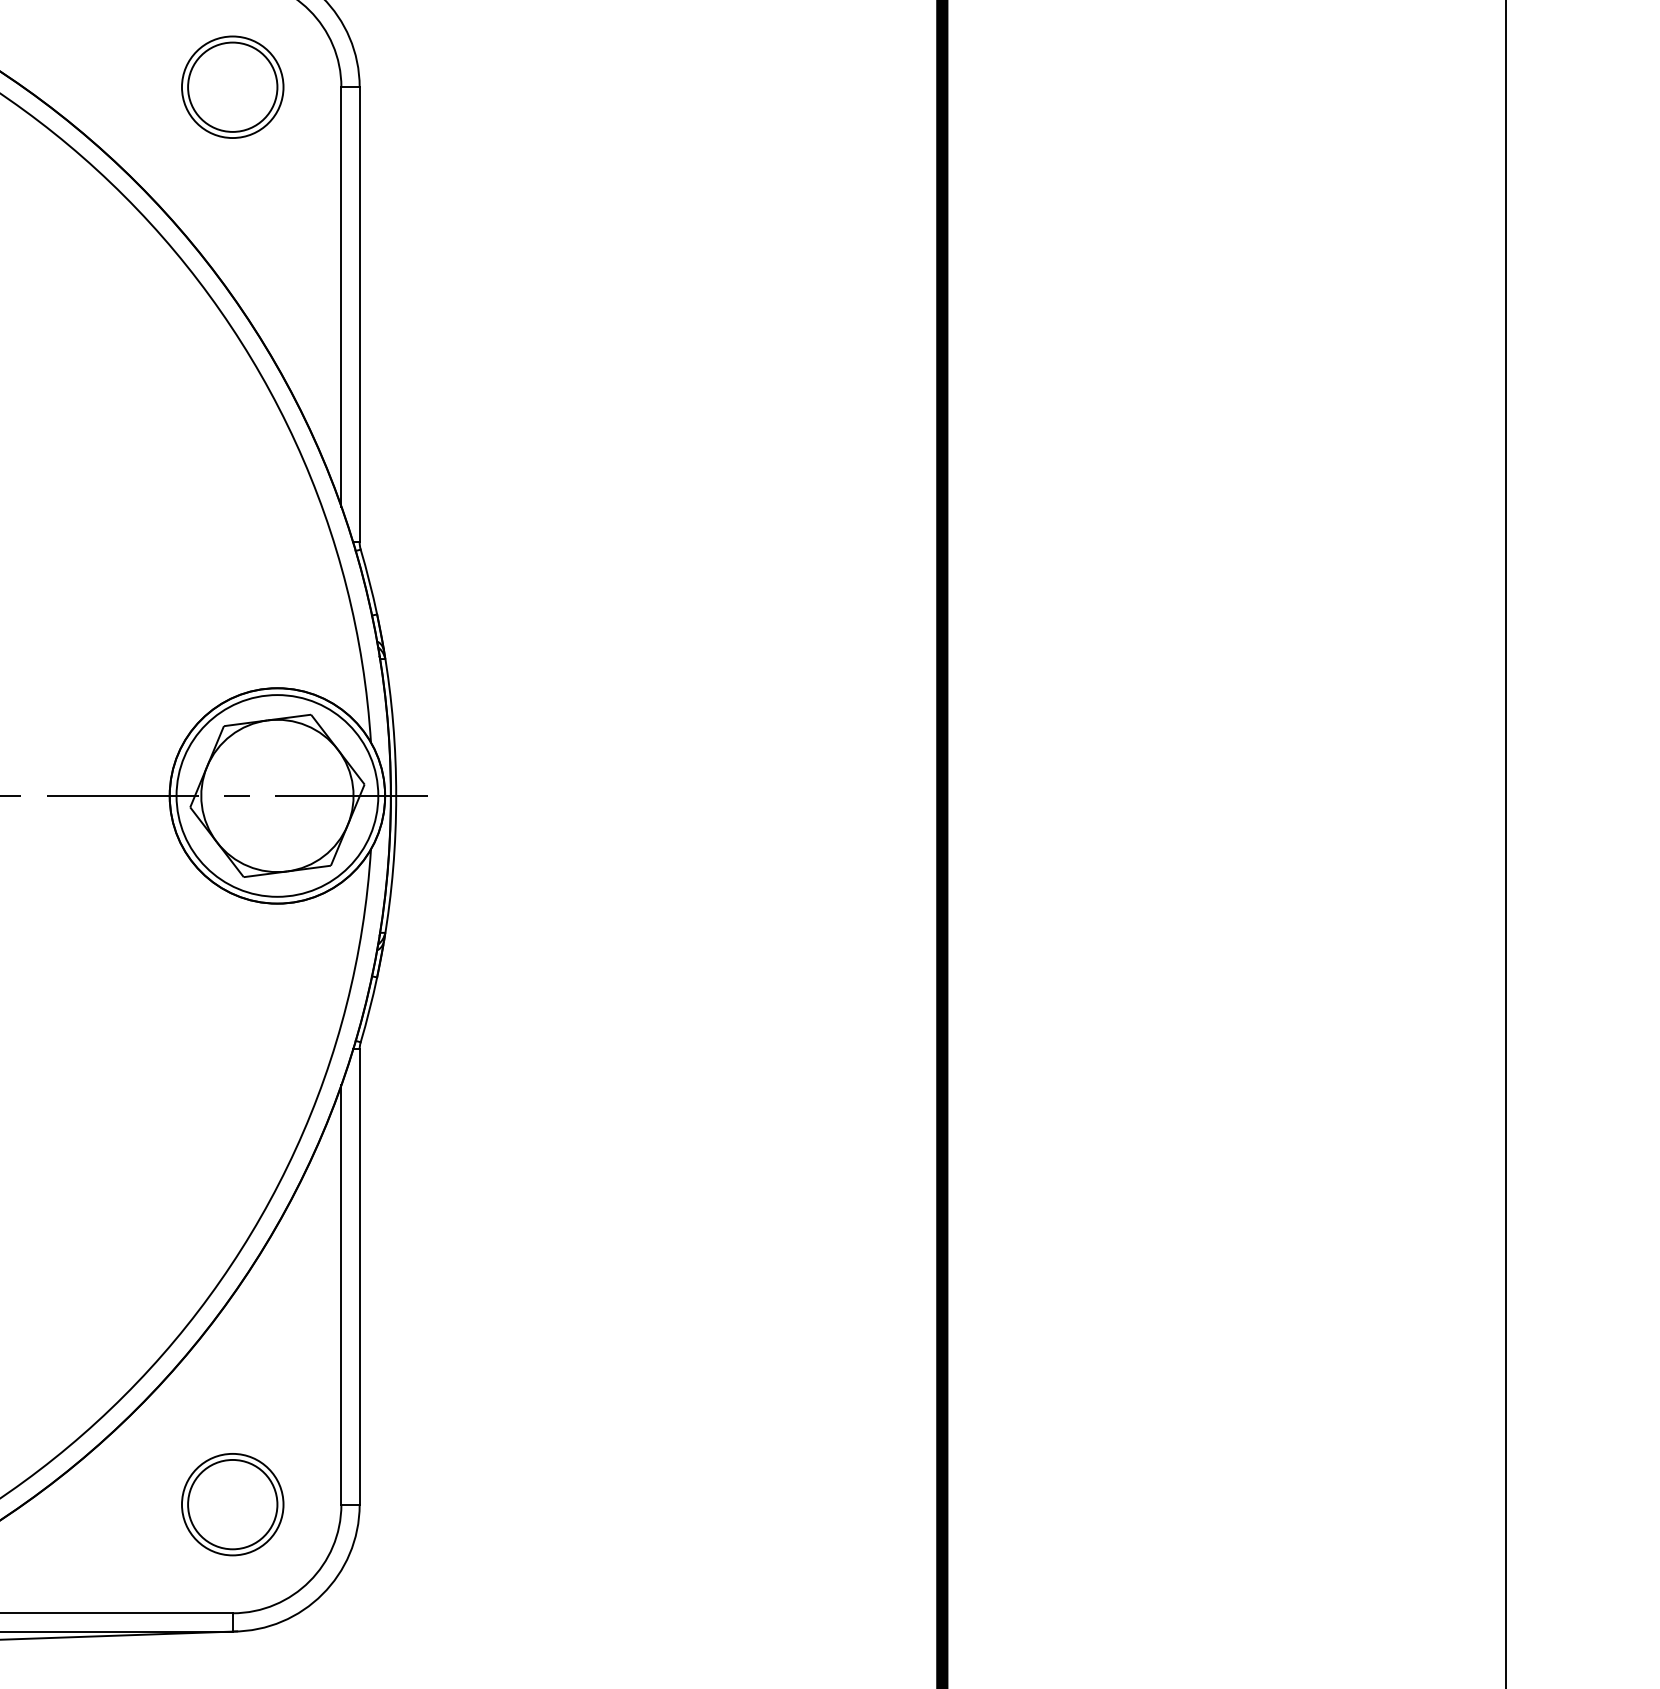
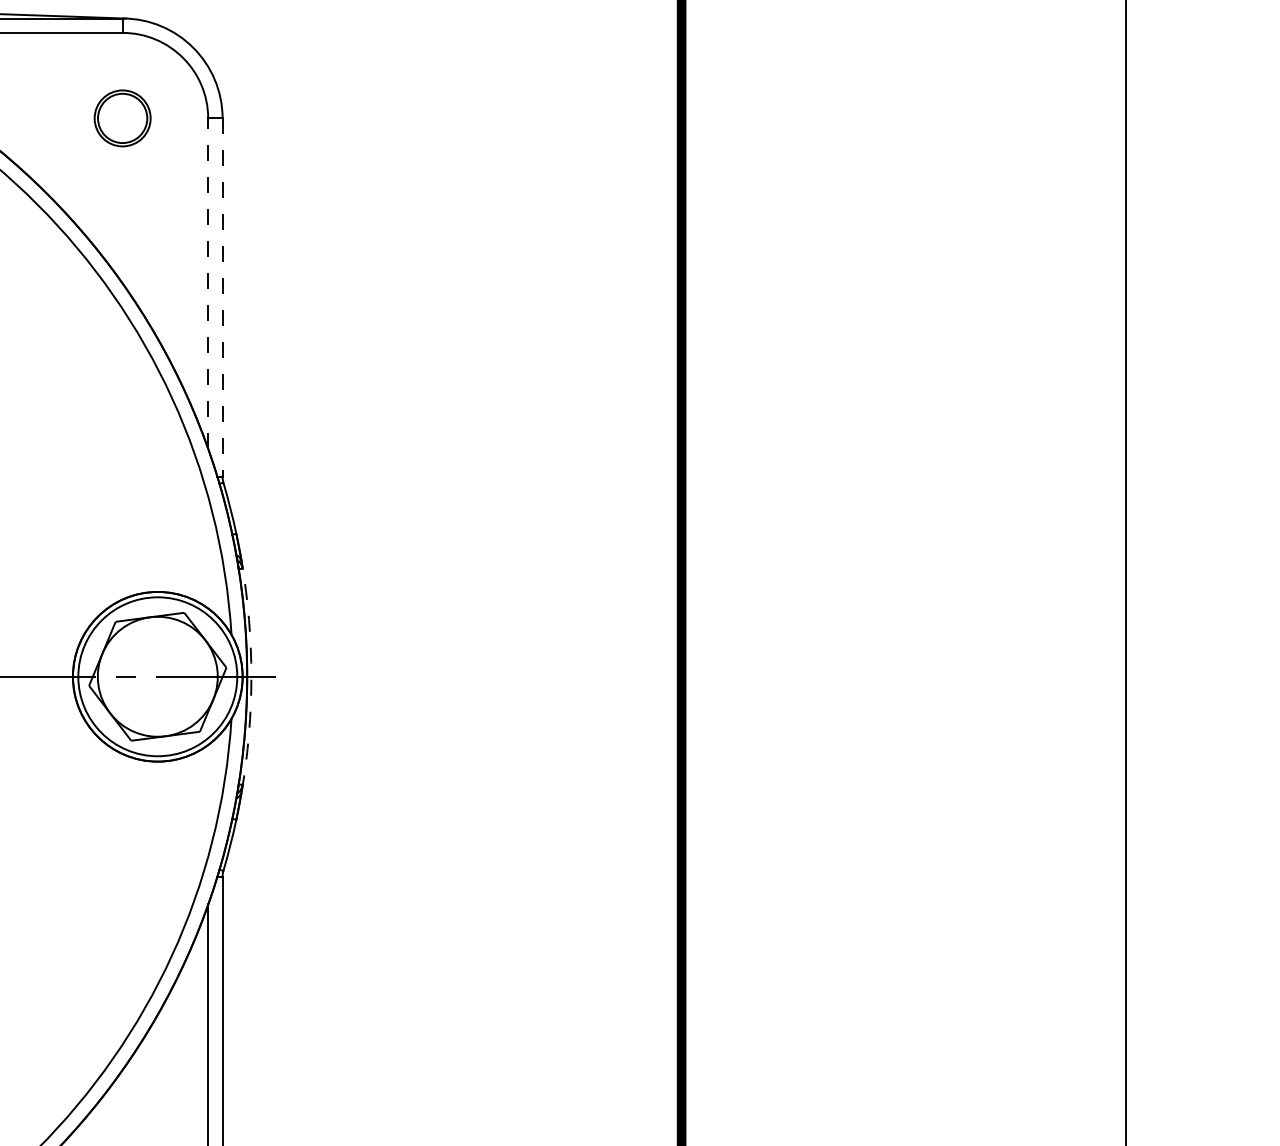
part: (232, 86) -> (122, 117), size x0.7
line: (341, 297) -> (208, 284), solid -> dashed
line: (359, 314) -> (222, 297), solid -> dashed
arc: (396, 795) -> (251, 676), solid -> dashed

